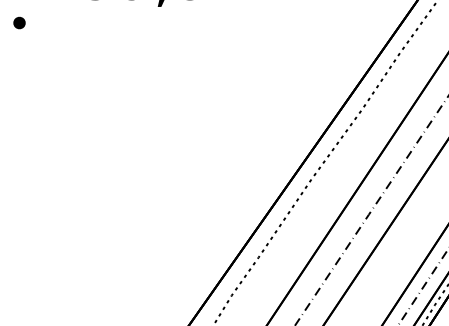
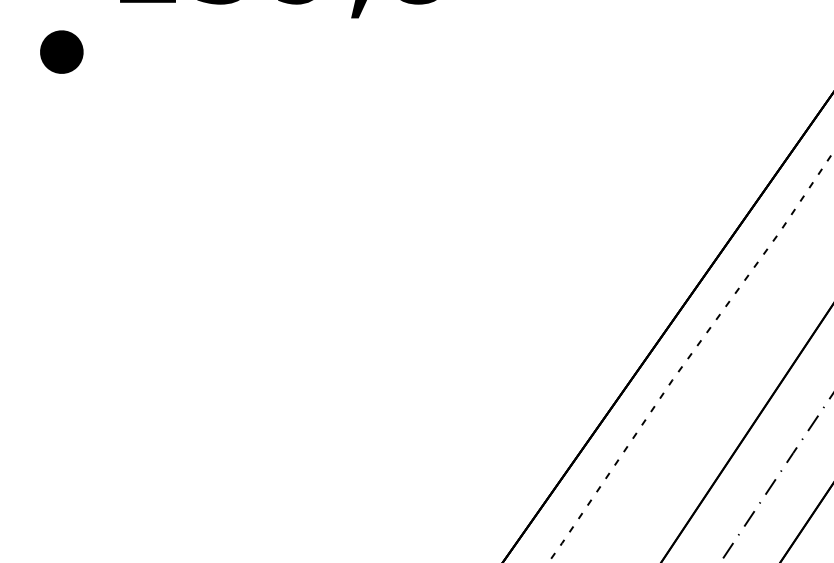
part: (19, 22) -> (61, 50), size x1.67

